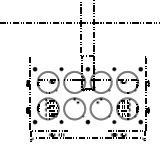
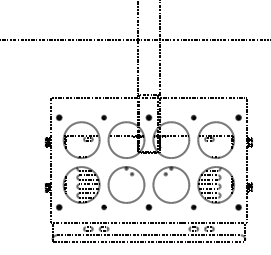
line: (87, 57) -> (148, 97), added
line: (87, 131) -> (148, 223), added
line: (87, 142) -> (148, 242), added

